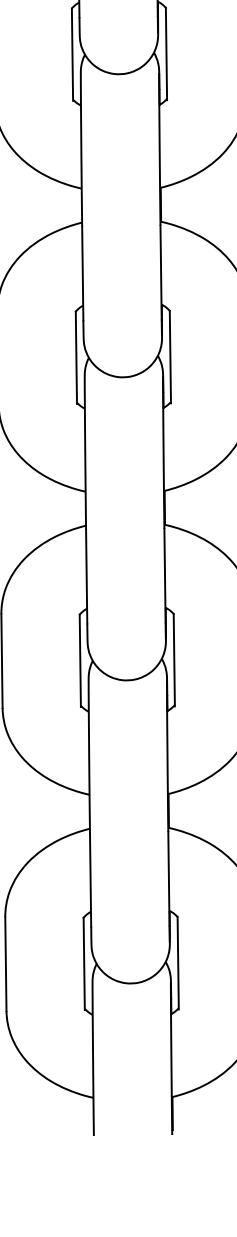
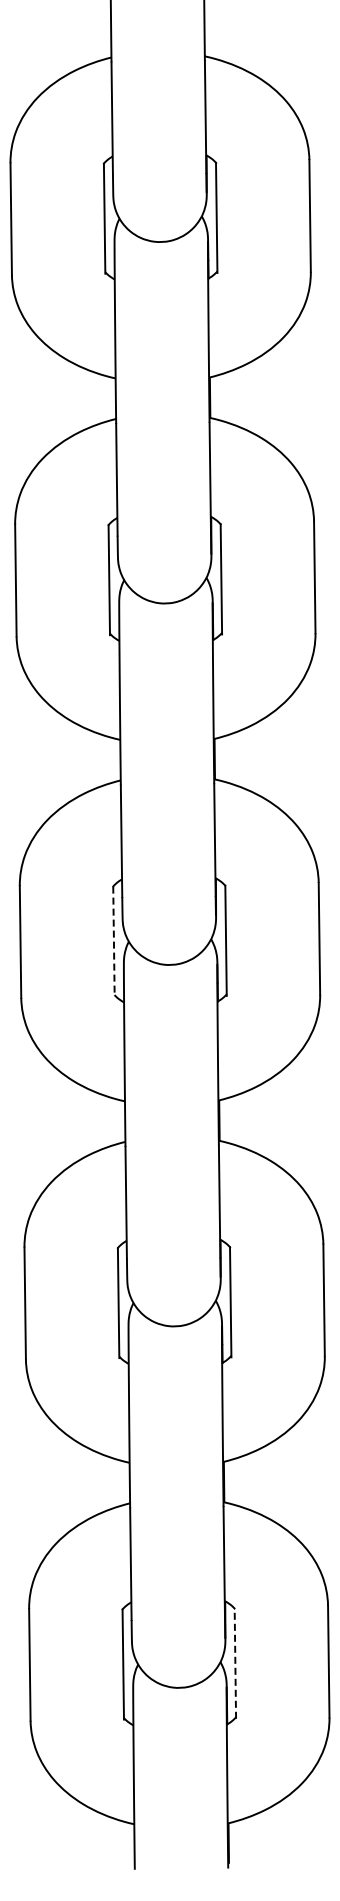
line: (76, 358) -> (113, 942), solid -> dashed
line: (178, 963) -> (235, 1663), solid -> dashed

